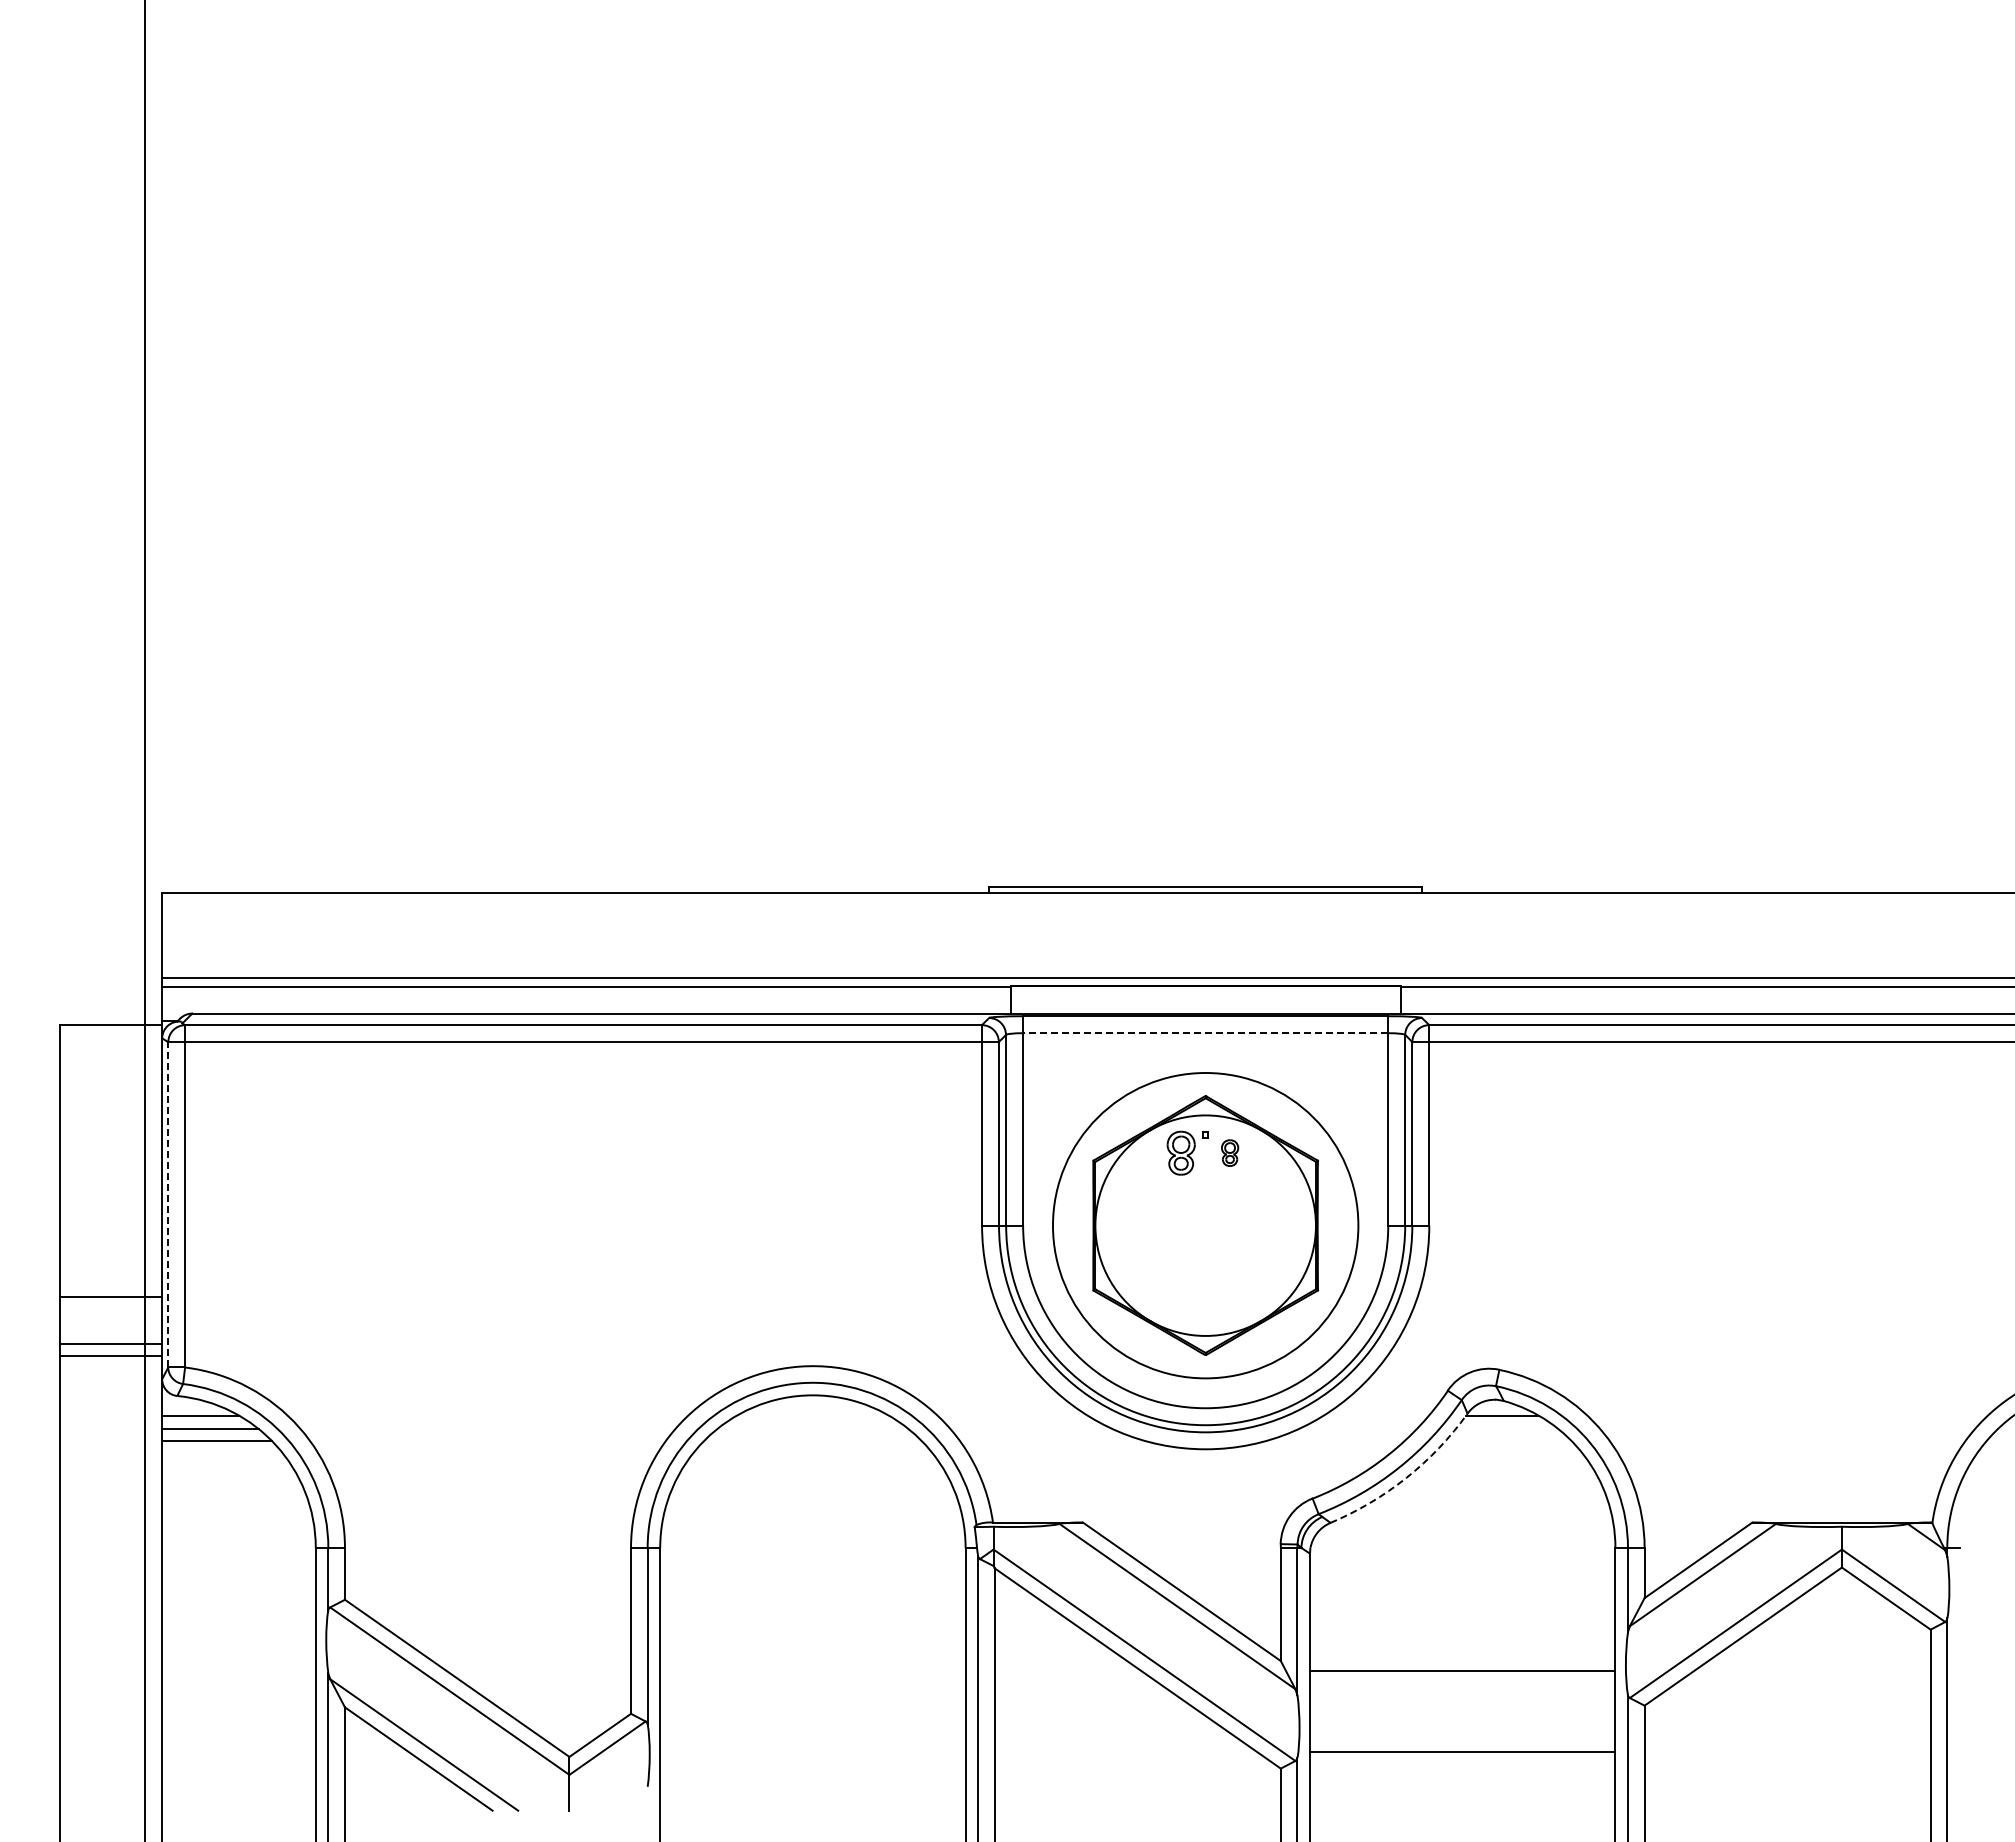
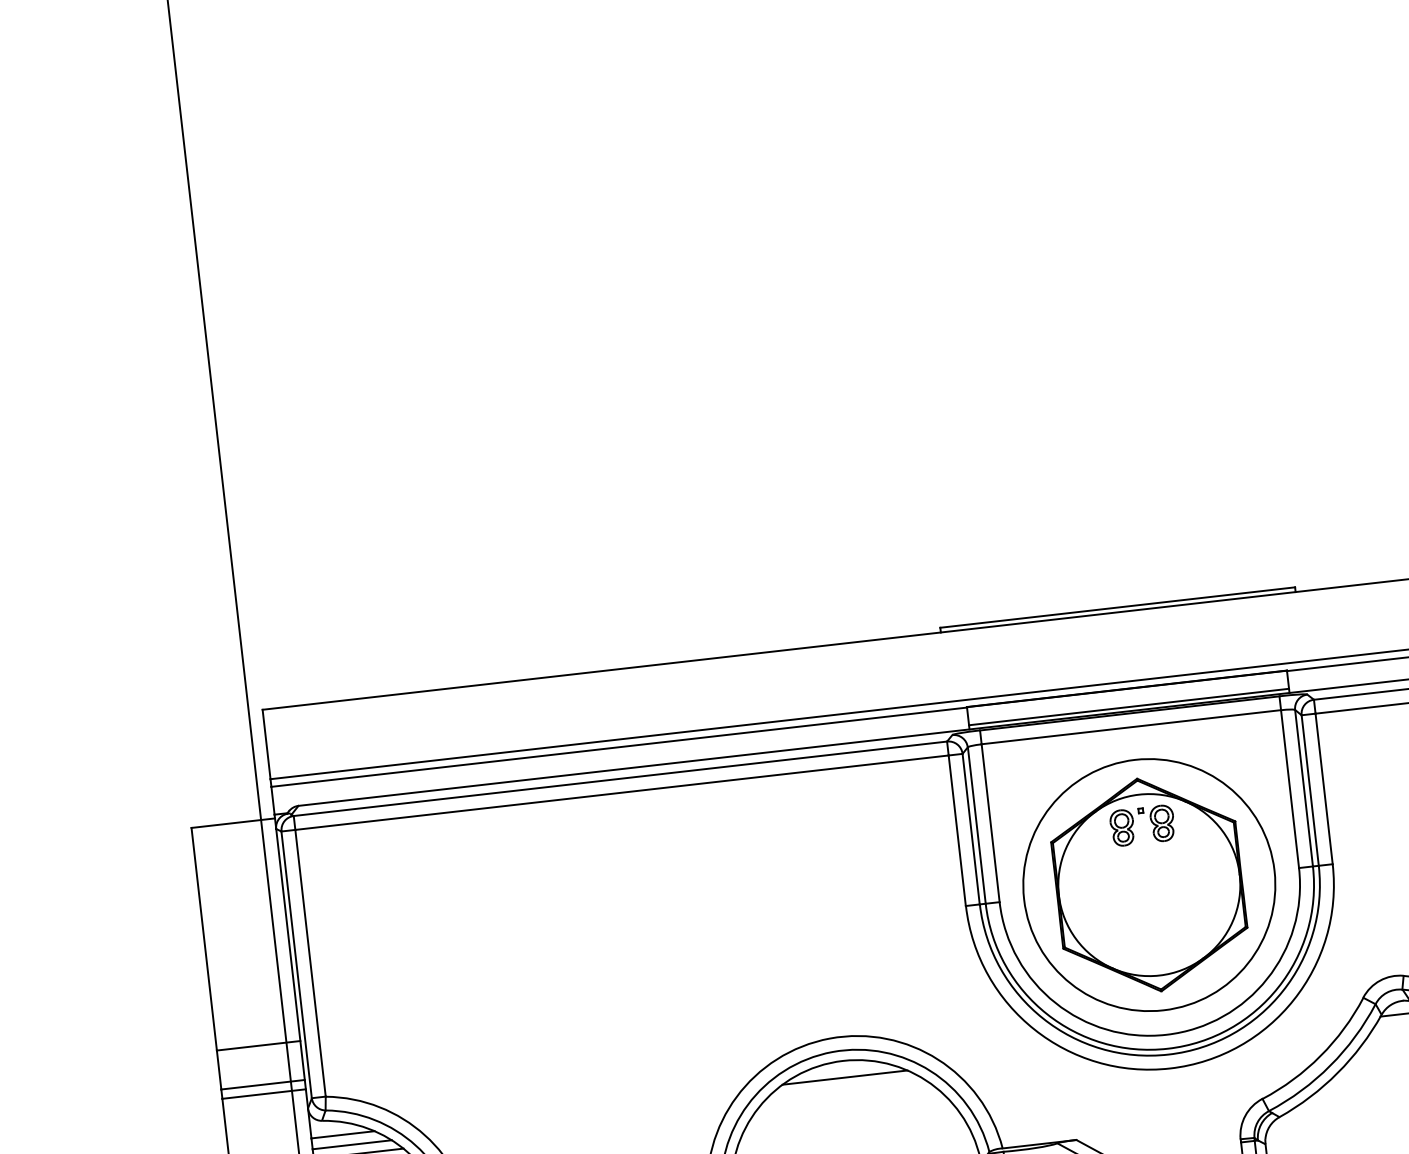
line: (1205, 1008) -> (1128, 707), added
line: (1205, 1033) -> (1131, 727), dashed -> solid
part: (1229, 1152) -> (1162, 822), size x1.67
line: (168, 1204) -> (296, 964), dashed -> solid
line: (812, 1415) -> (844, 1077), added
arc: (1406, 1477) -> (1337, 1072), dashed -> solid

